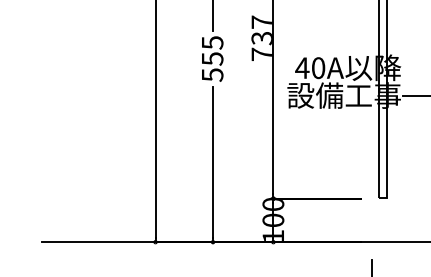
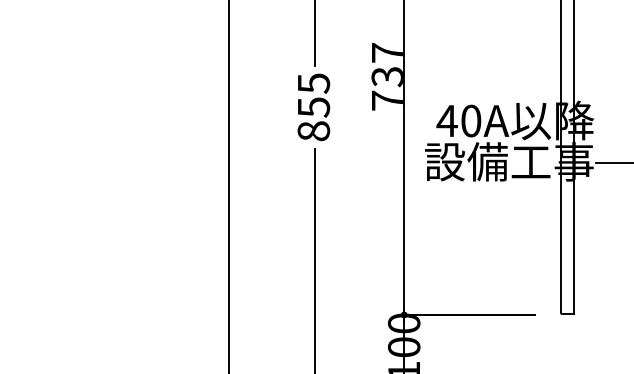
text: (212, 74) -> (313, 130), 555 -> 855

